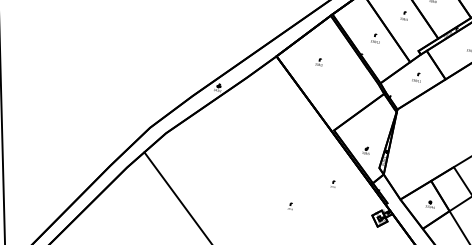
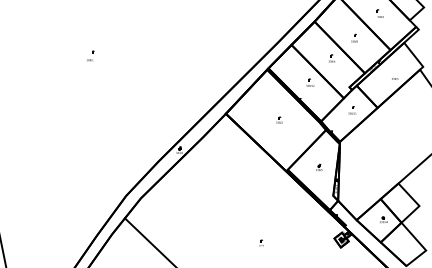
part: (319, 61) -> (279, 119), moved
part: (366, 149) -> (319, 166), moved
part: (333, 183) -> (295, 216), removed

